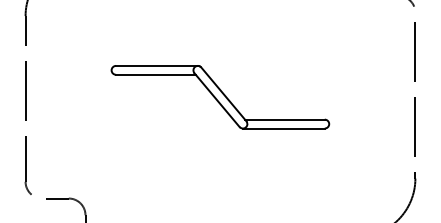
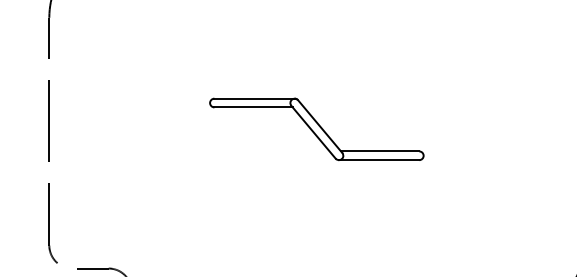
part: (219, 97) -> (315, 129), size x0.71

